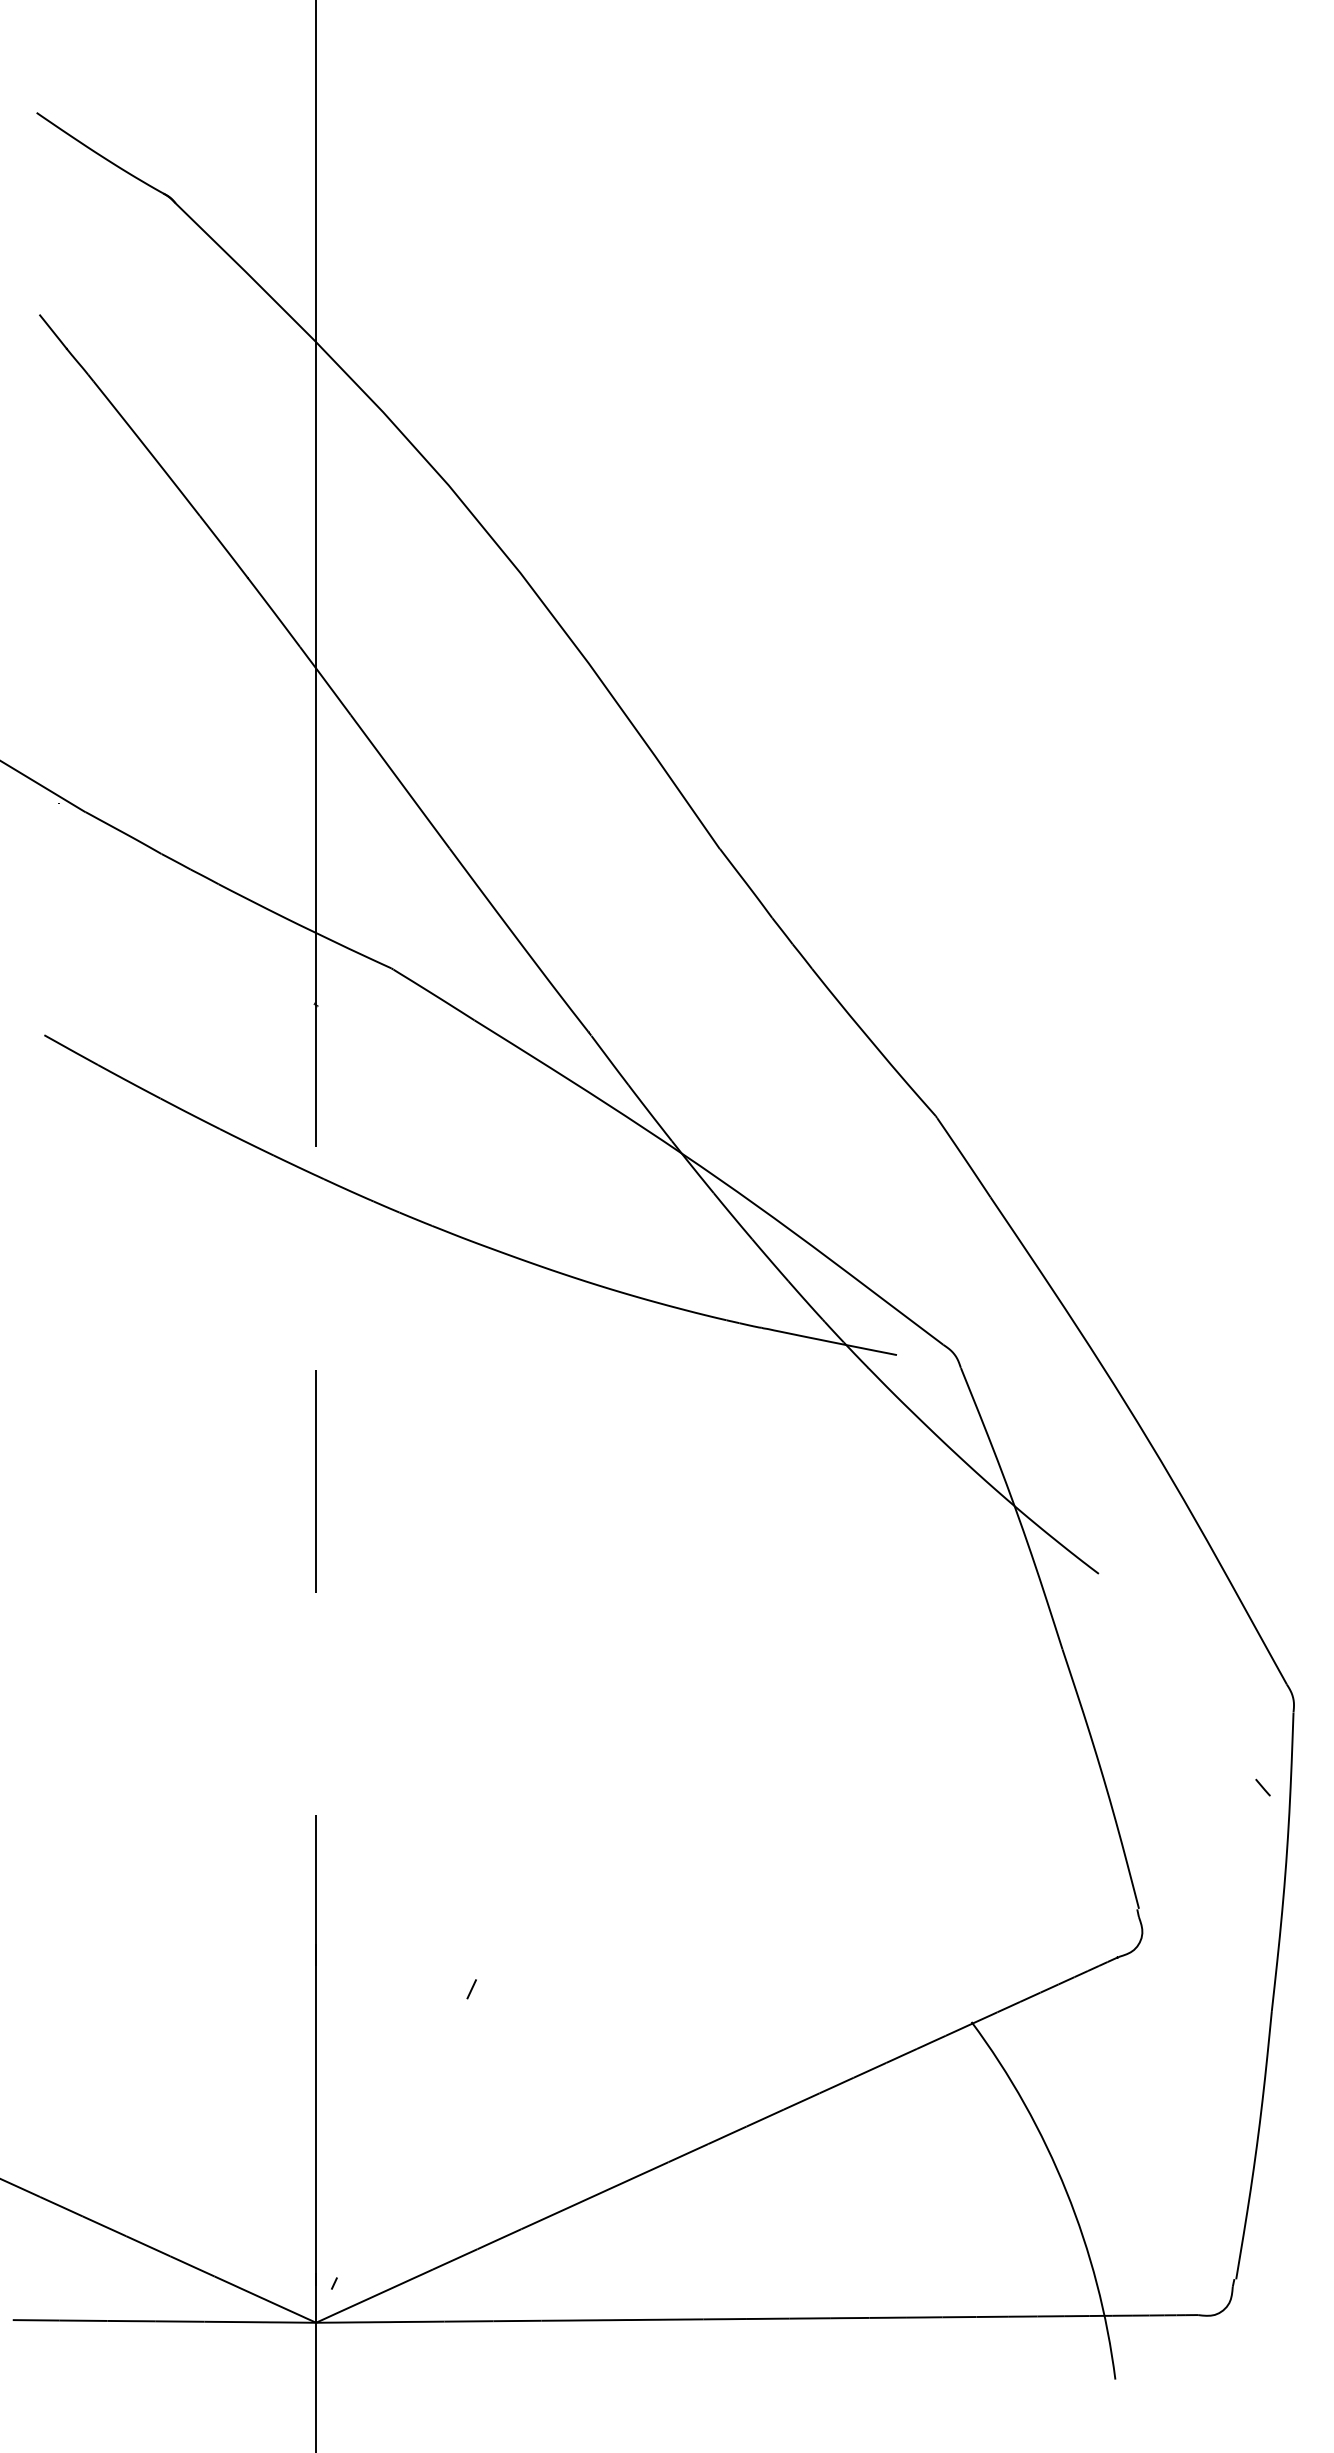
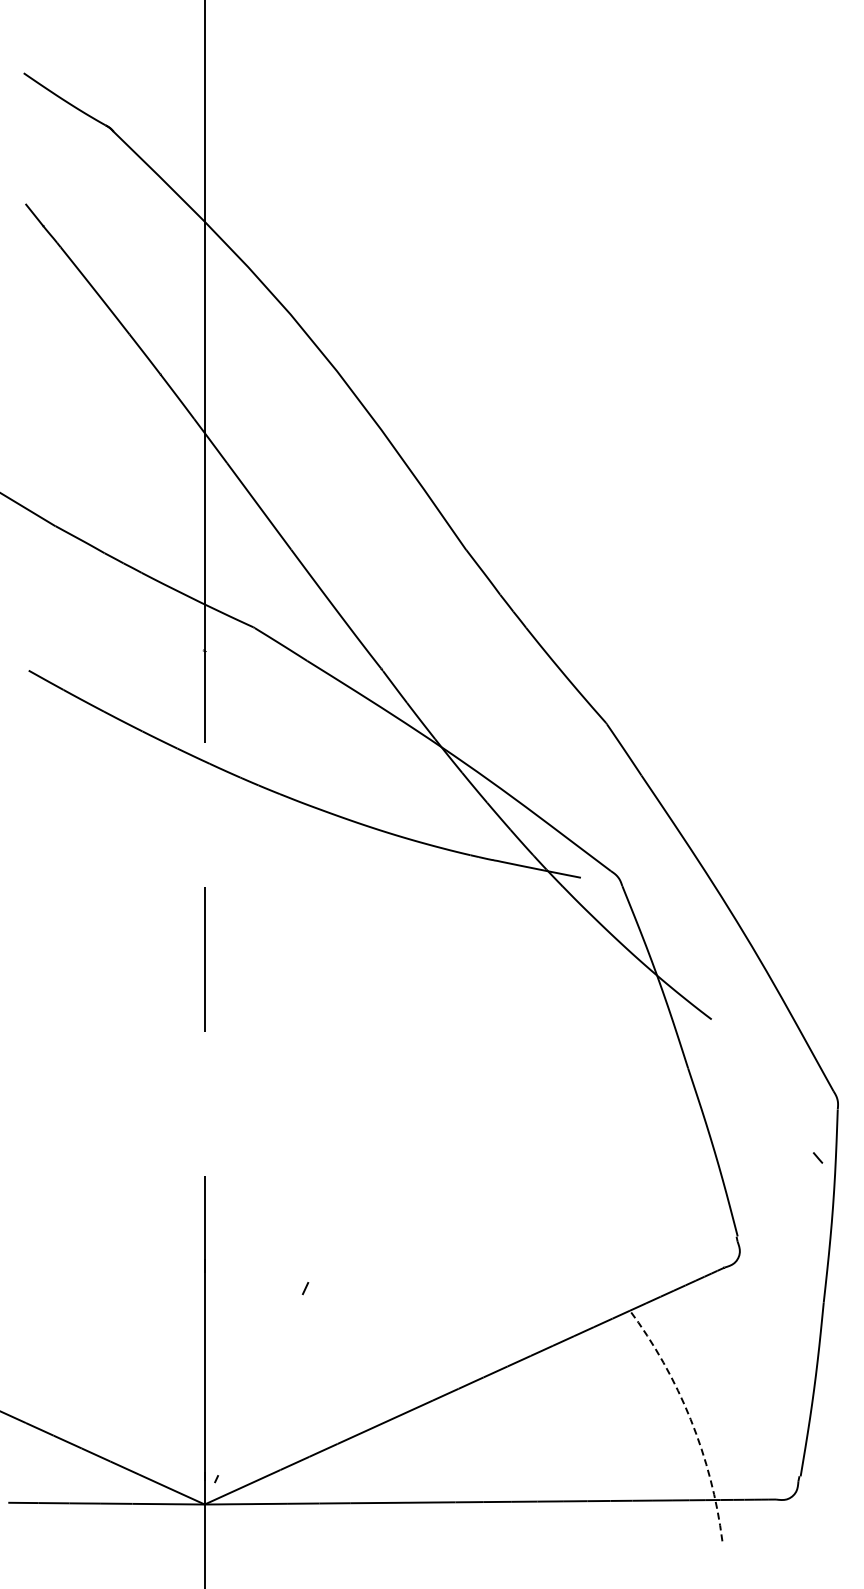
arc: (1066, 2191) -> (690, 1419), solid -> dashed

